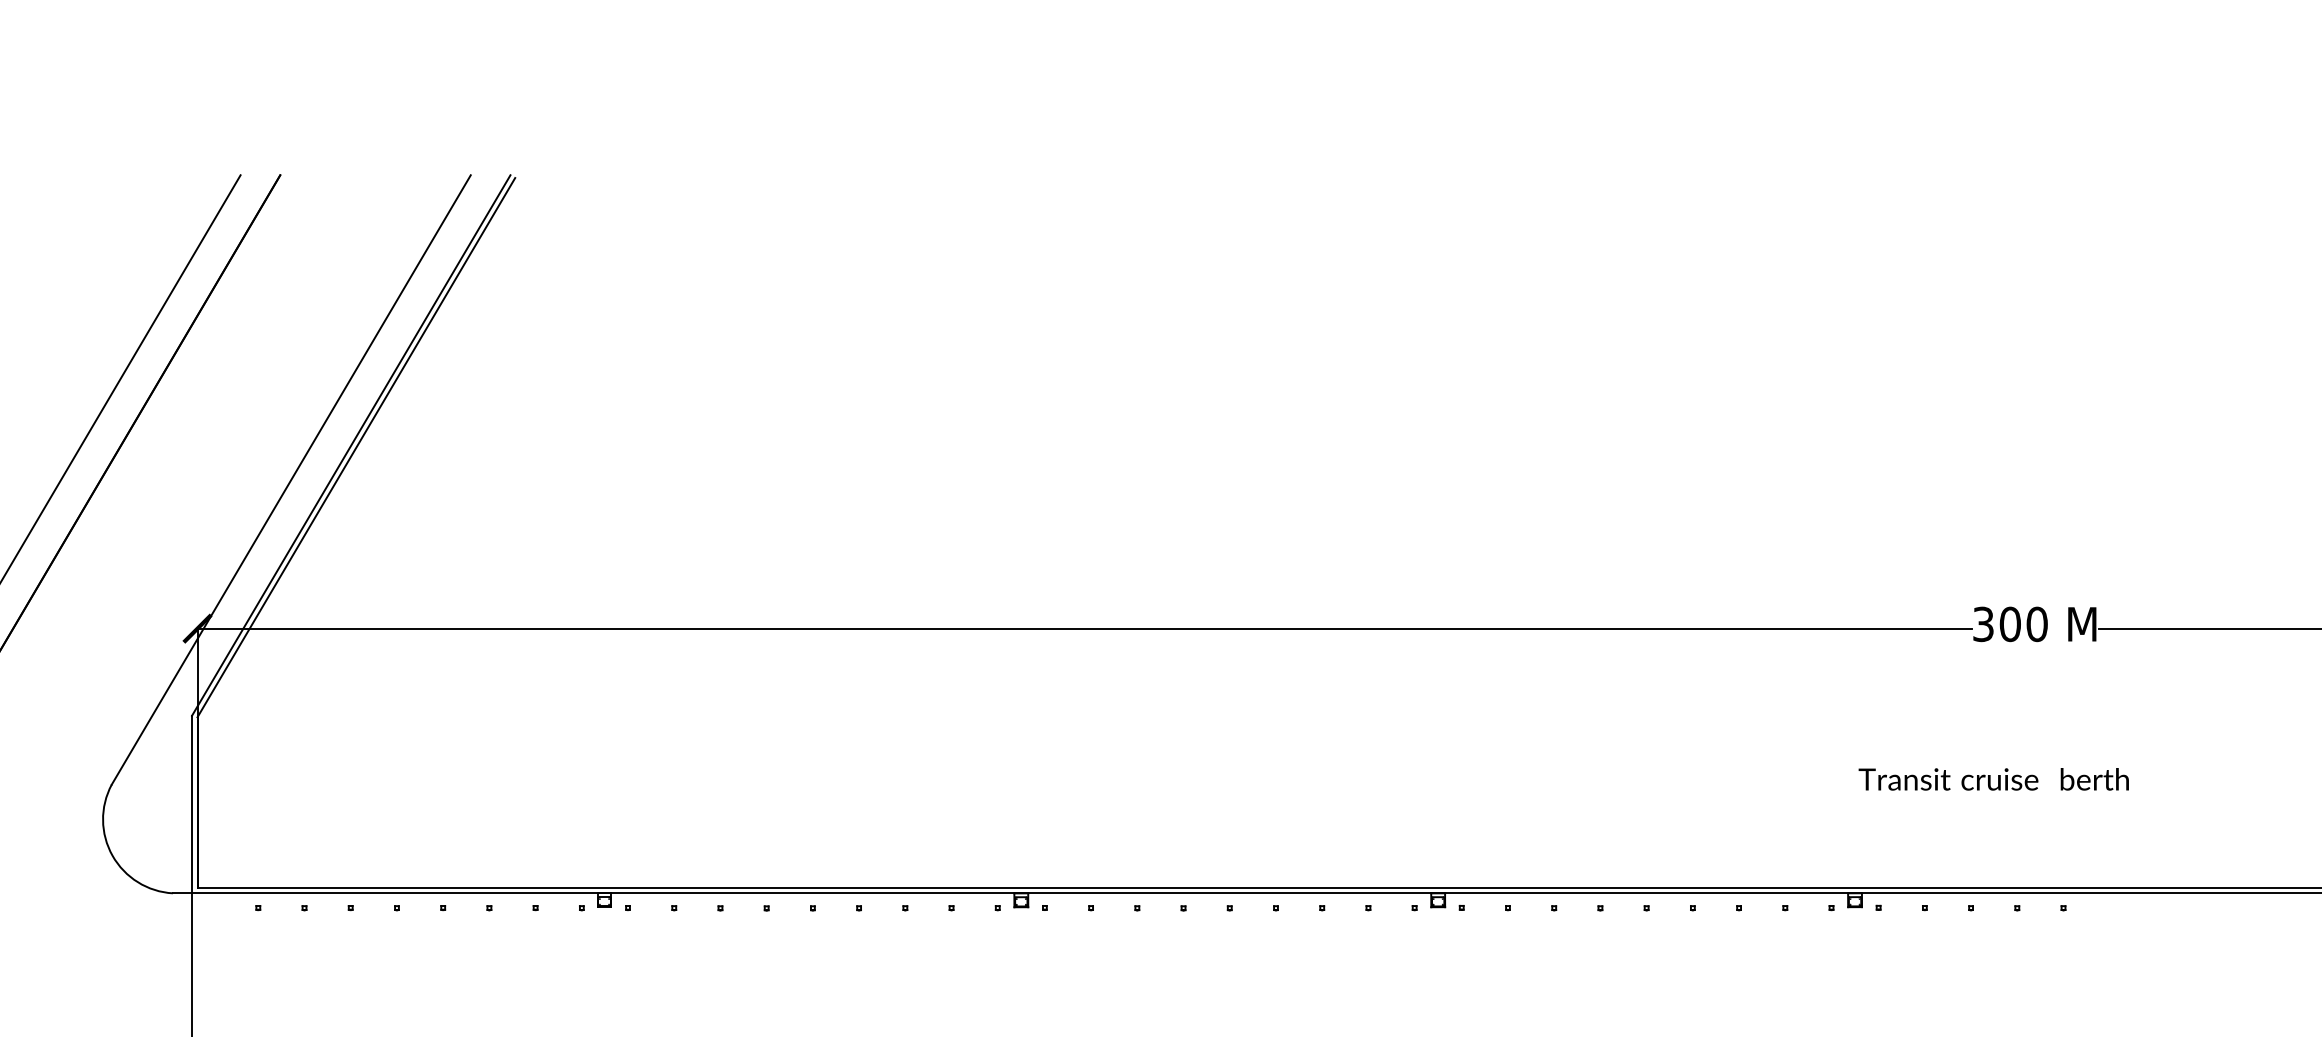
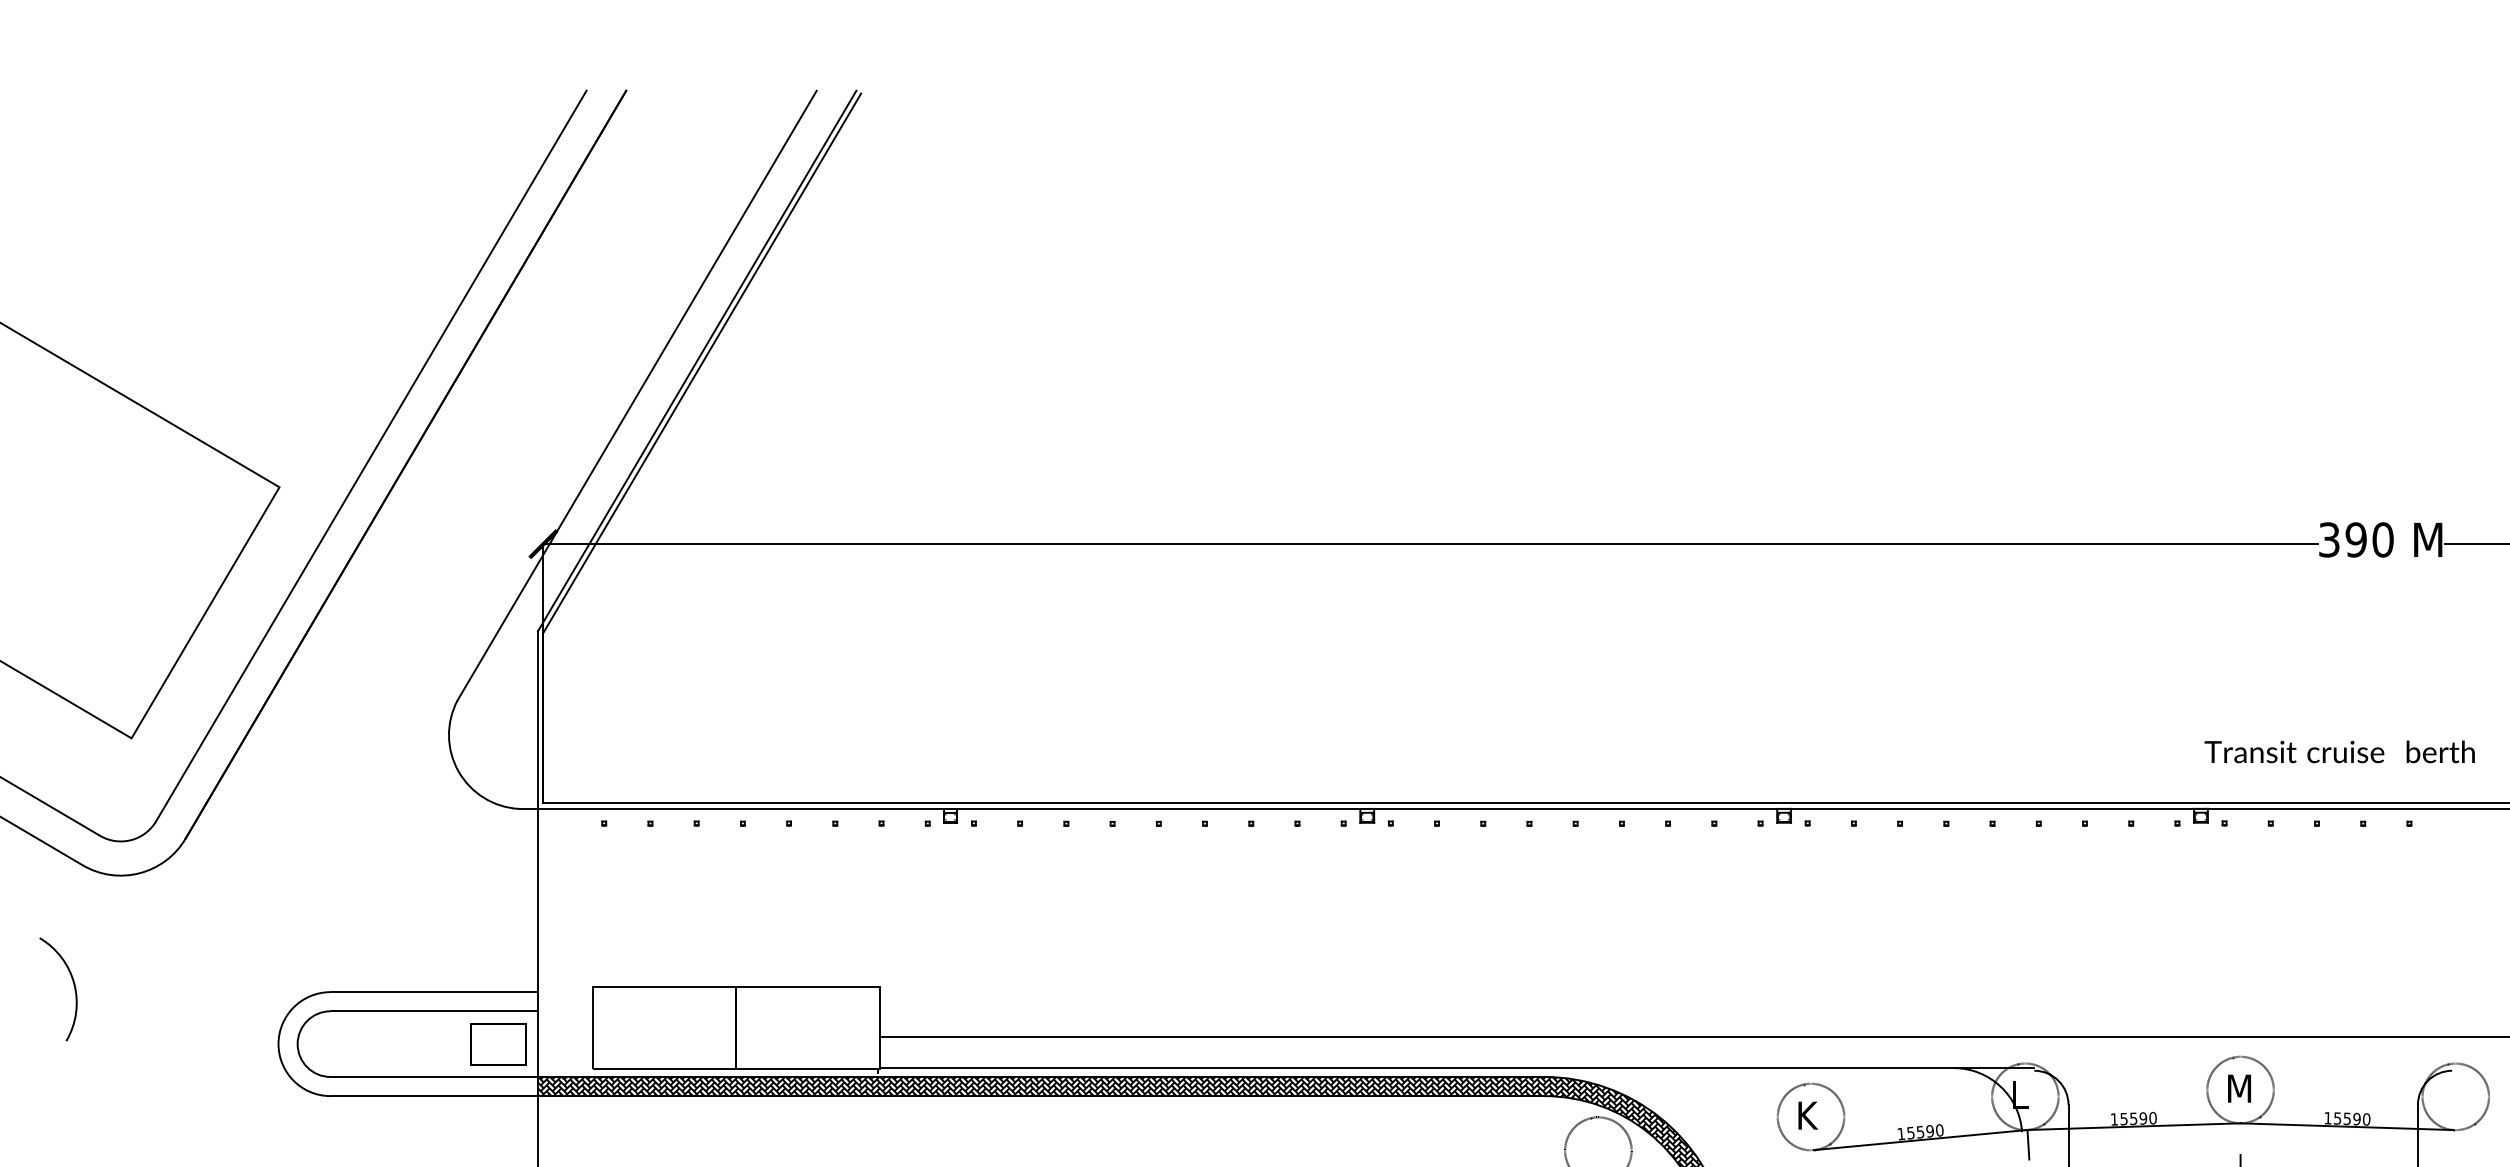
text: (2009, 623) -> (2355, 539), 300 -> 390
text: (1993, 778) -> (2339, 751), moved

